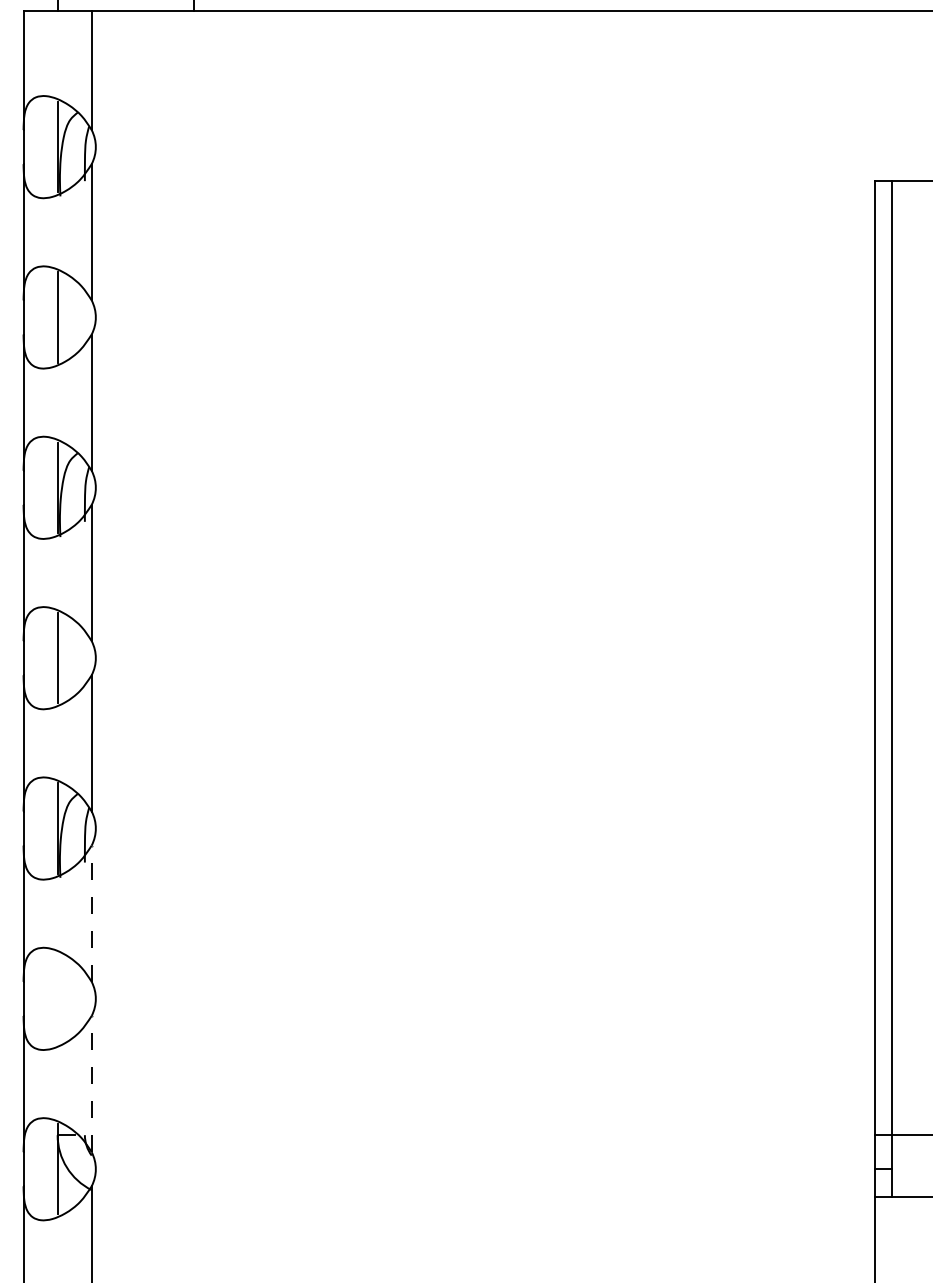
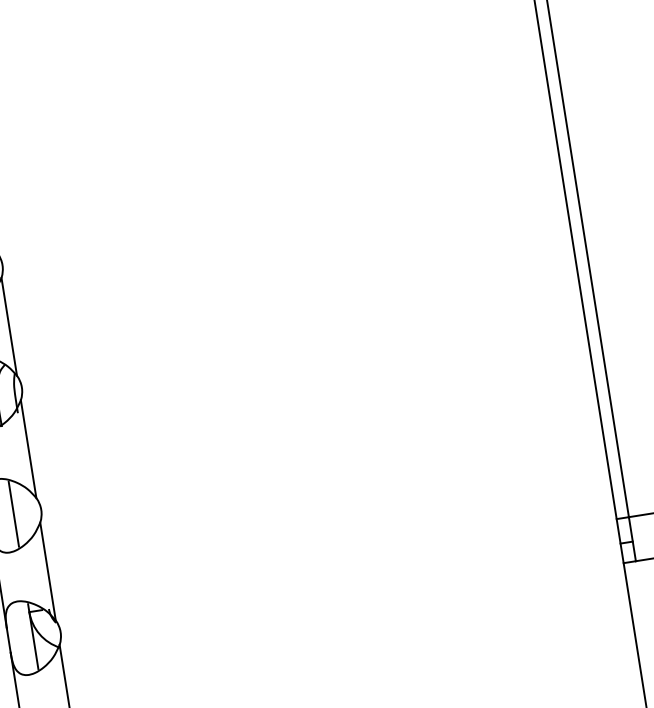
line: (91, 913) -> (28, 449), dashed -> solid
line: (57, 998) -> (13, 513), added
line: (91, 1083) -> (47, 571), dashed -> solid

